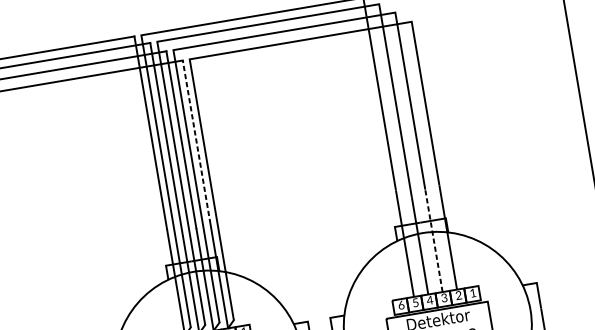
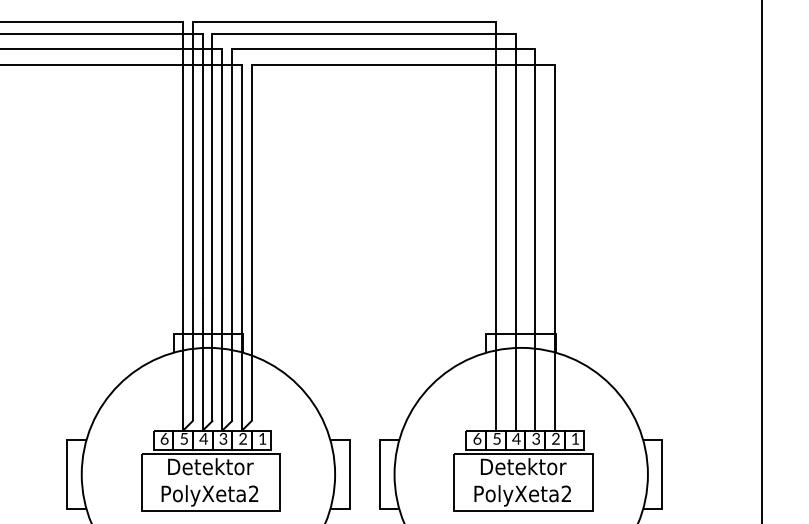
line: (196, 142) -> (242, 176), dashed -> solid
line: (434, 240) -> (535, 360), dashed -> solid

